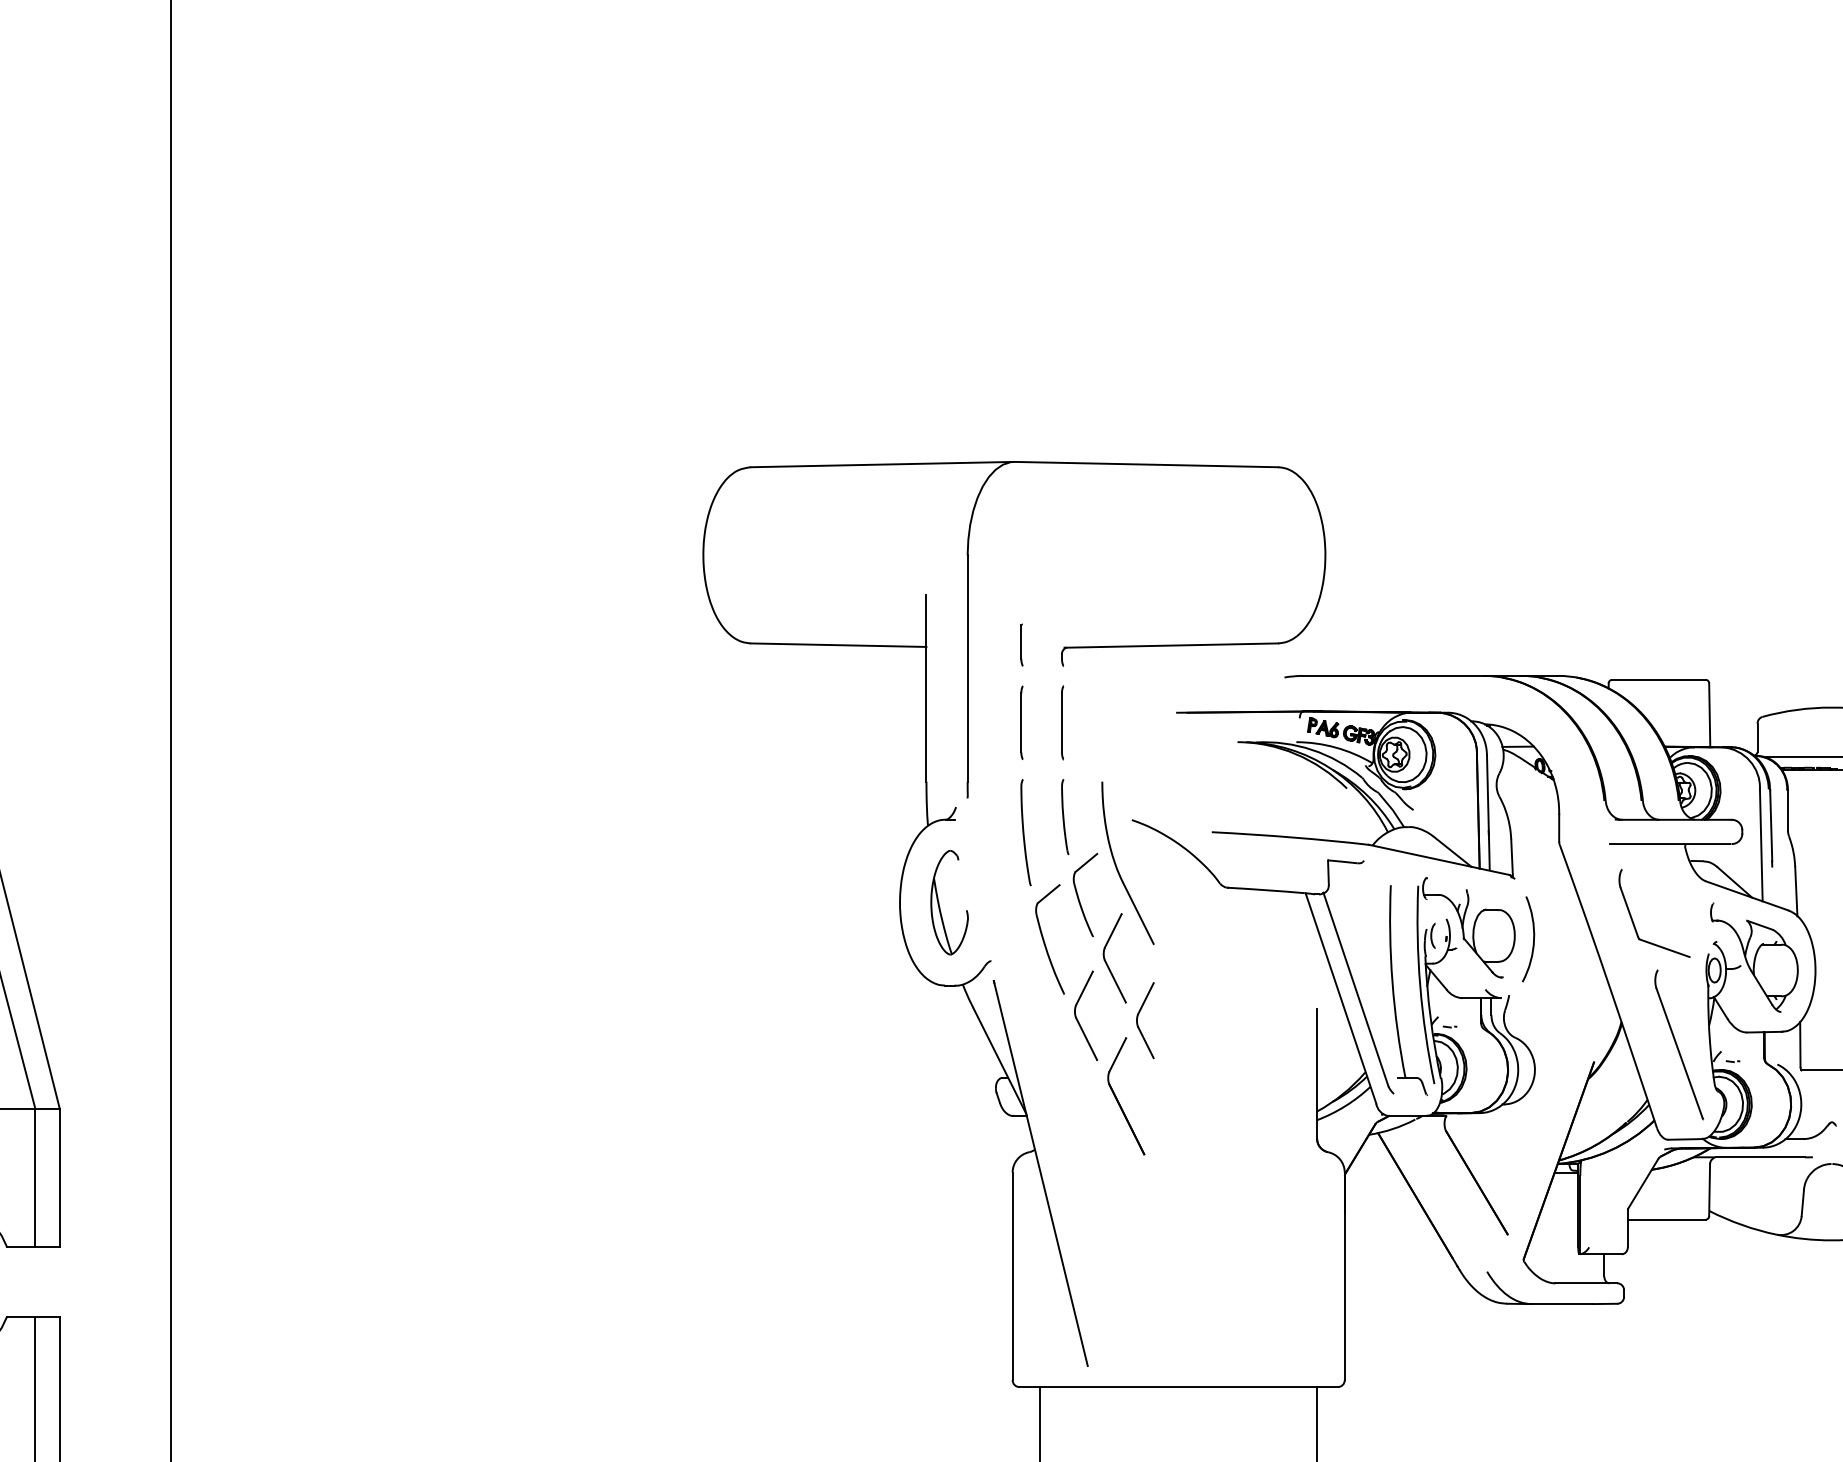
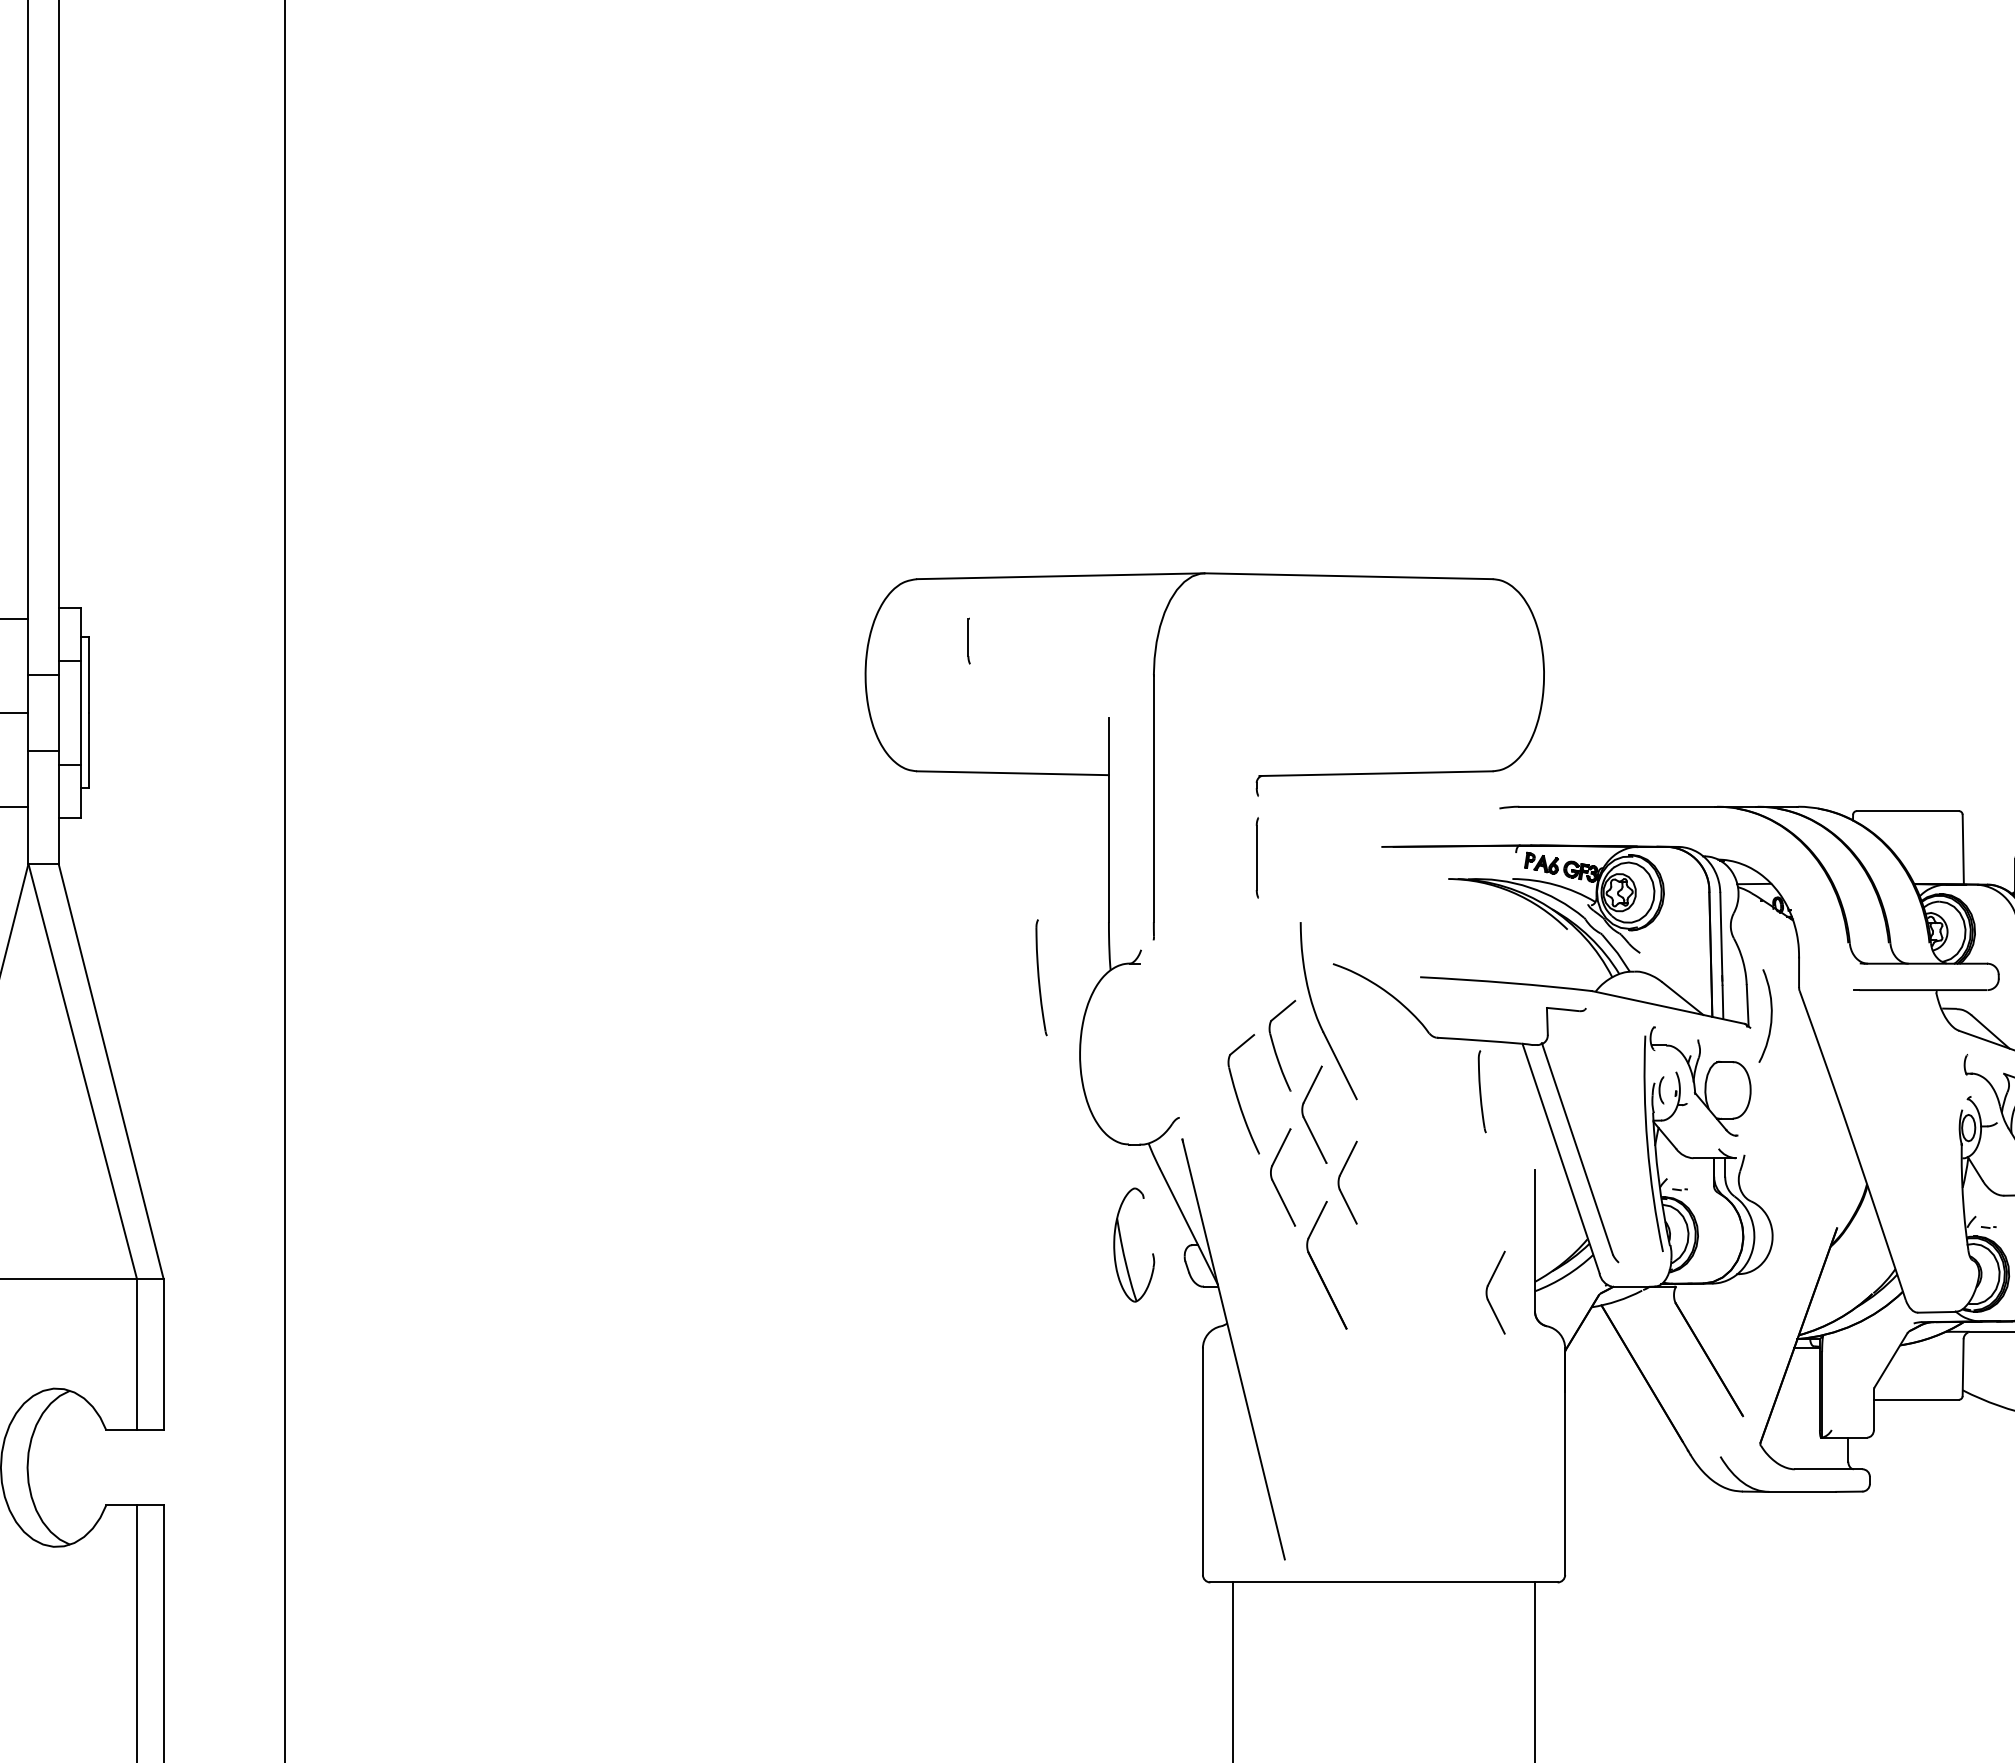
part: (1021, 644) -> (968, 640), moved
part: (1021, 722) -> (1212, 857), removed
part: (1064, 816) -> (1481, 1091), moved
part: (1026, 832) -> (1041, 977), moved
part: (939, 903) -> (1123, 1246), moved
part: (1633, 921) -> (1880, 1074), removed
arc: (1532, 938) -> (1770, 1015), moved
part: (1394, 992) -> (1619, 1152), removed
part: (1679, 1045) -> (1930, 1209), removed
part: (1273, 1121) -> (1487, 1292), added

